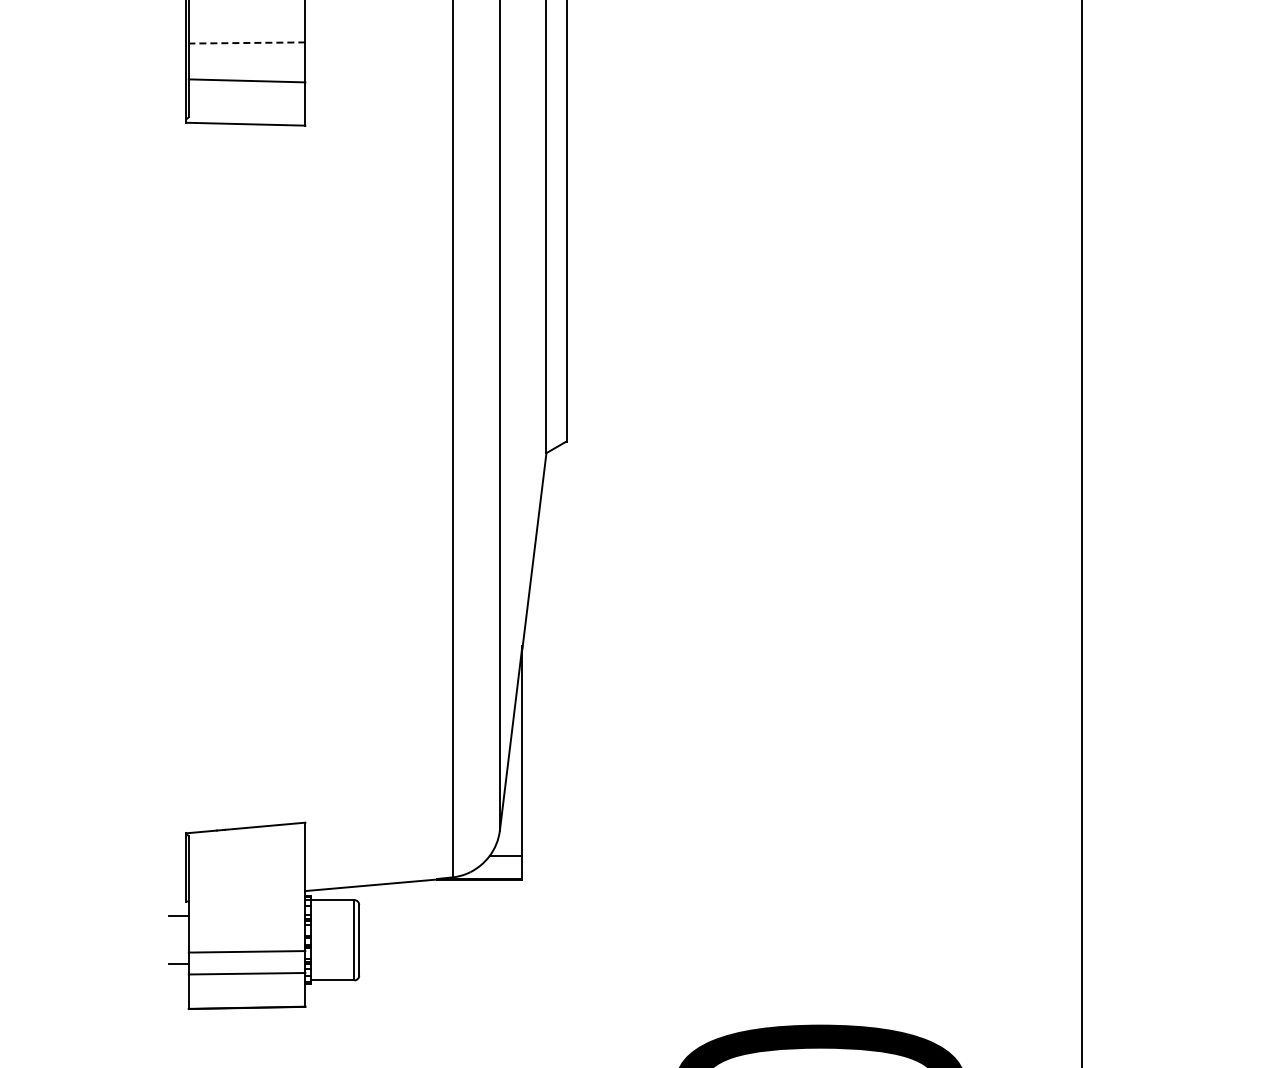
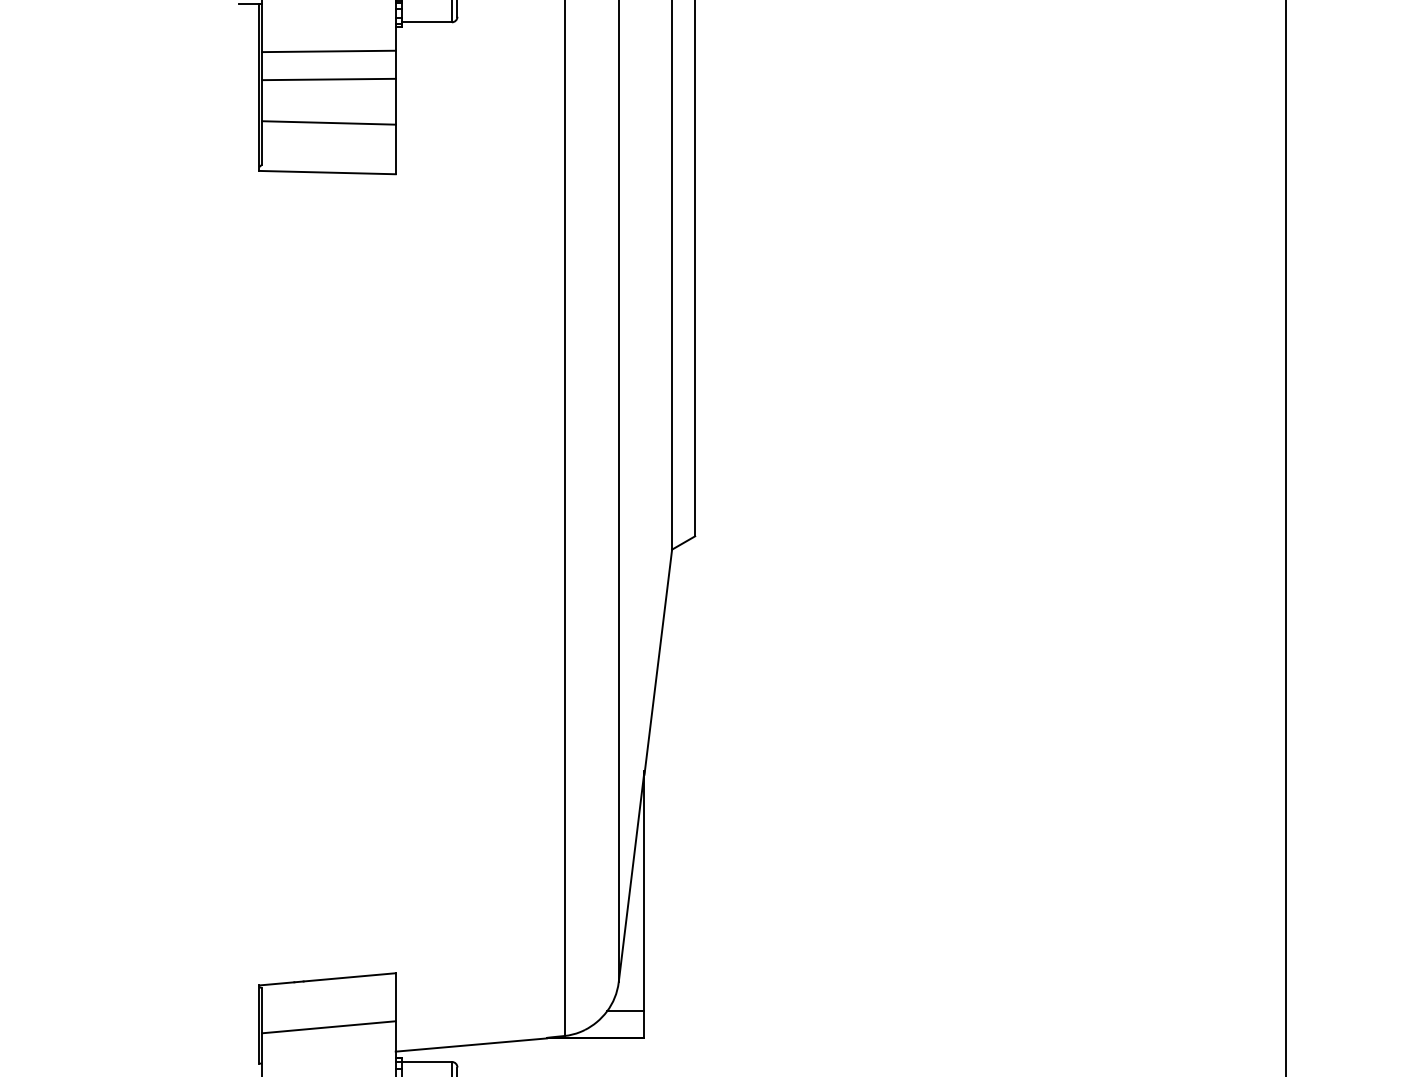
line: (246, 18) -> (328, 51), added
line: (246, 43) -> (328, 80), dashed -> solid
line: (246, 869) -> (328, 1026), added

